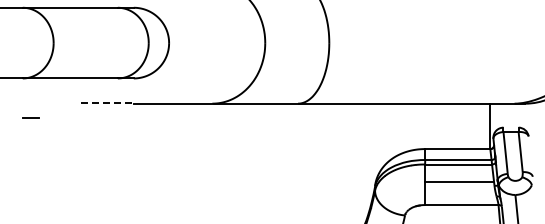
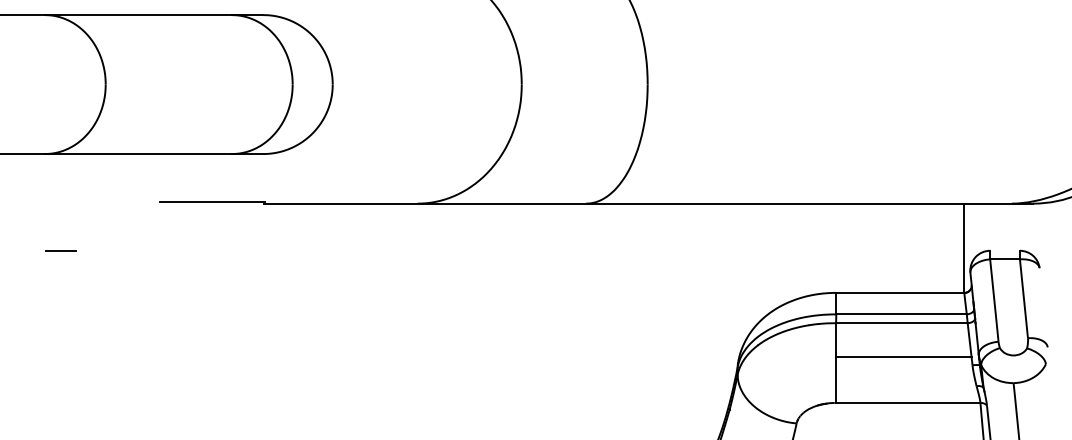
line: (107, 102) -> (211, 201), dashed -> solid
line: (30, 117) -> (60, 250), moved

